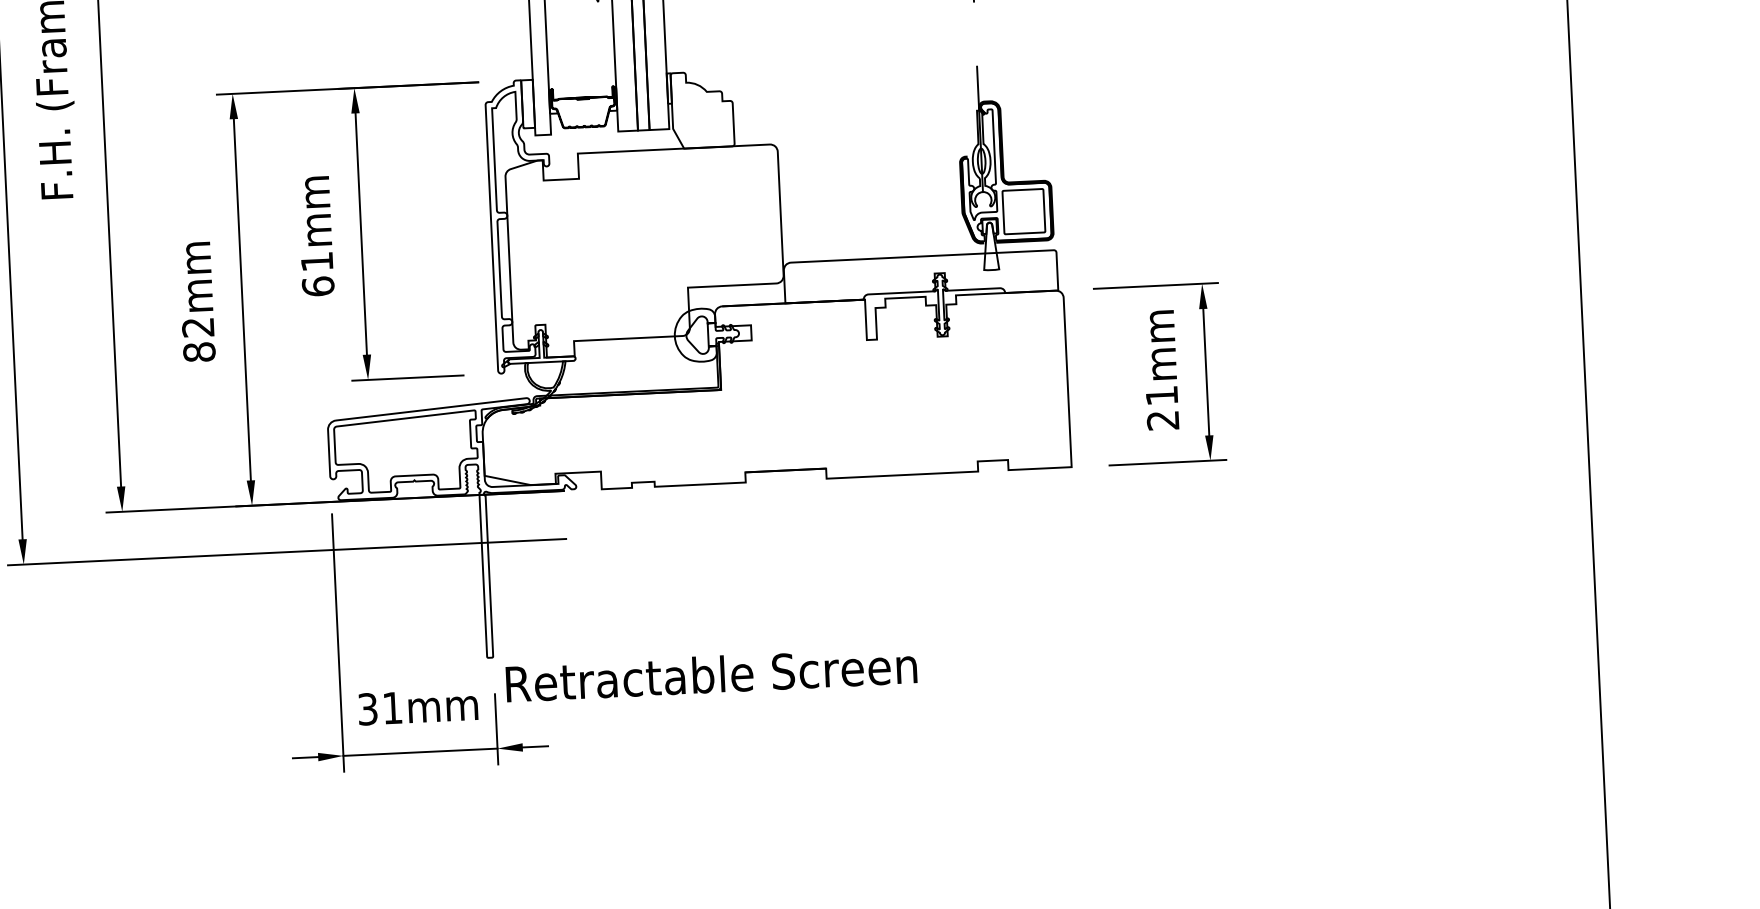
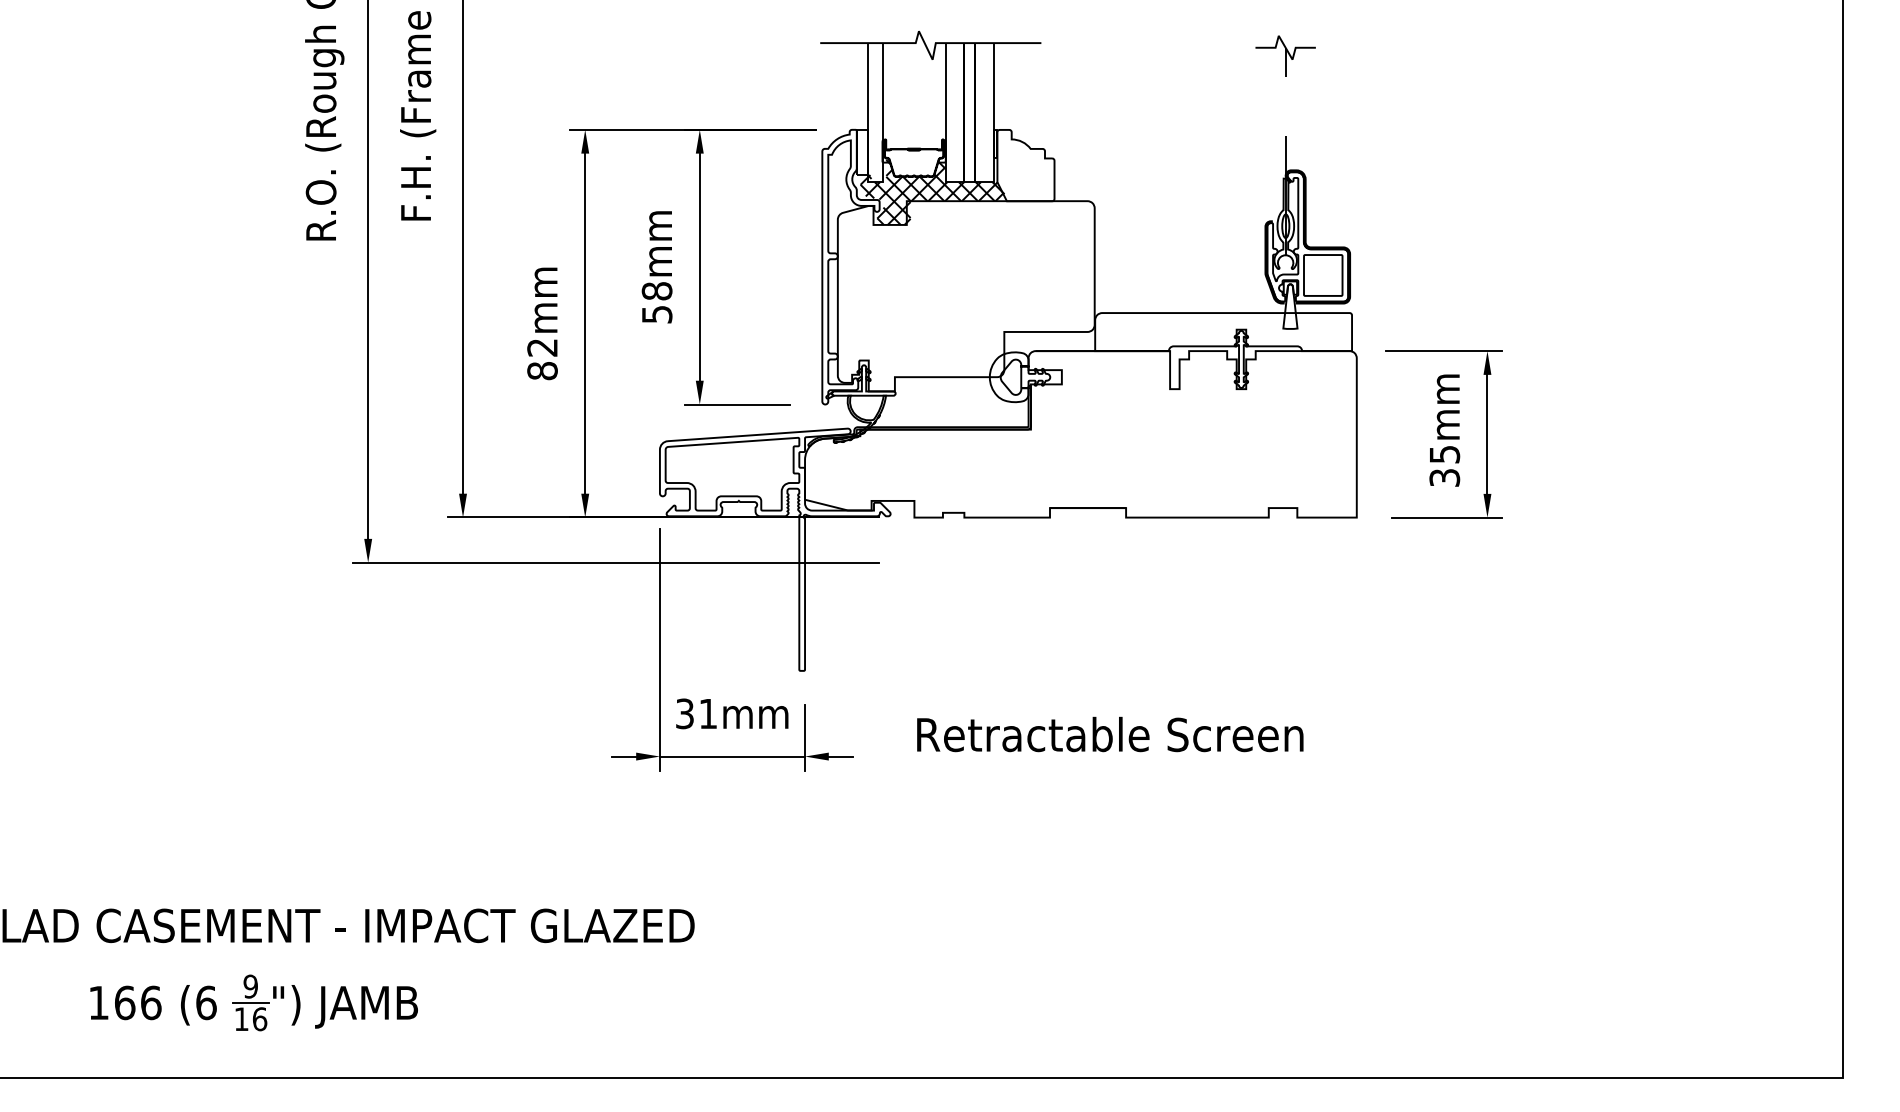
hatch: (604, 142) -> (932, 191), added
text: (317, 273) -> (656, 302), 61mm -> 58mm
text: (1162, 408) -> (1444, 466), 21mm -> 35mm
text: (711, 674) -> (1110, 734), moved

